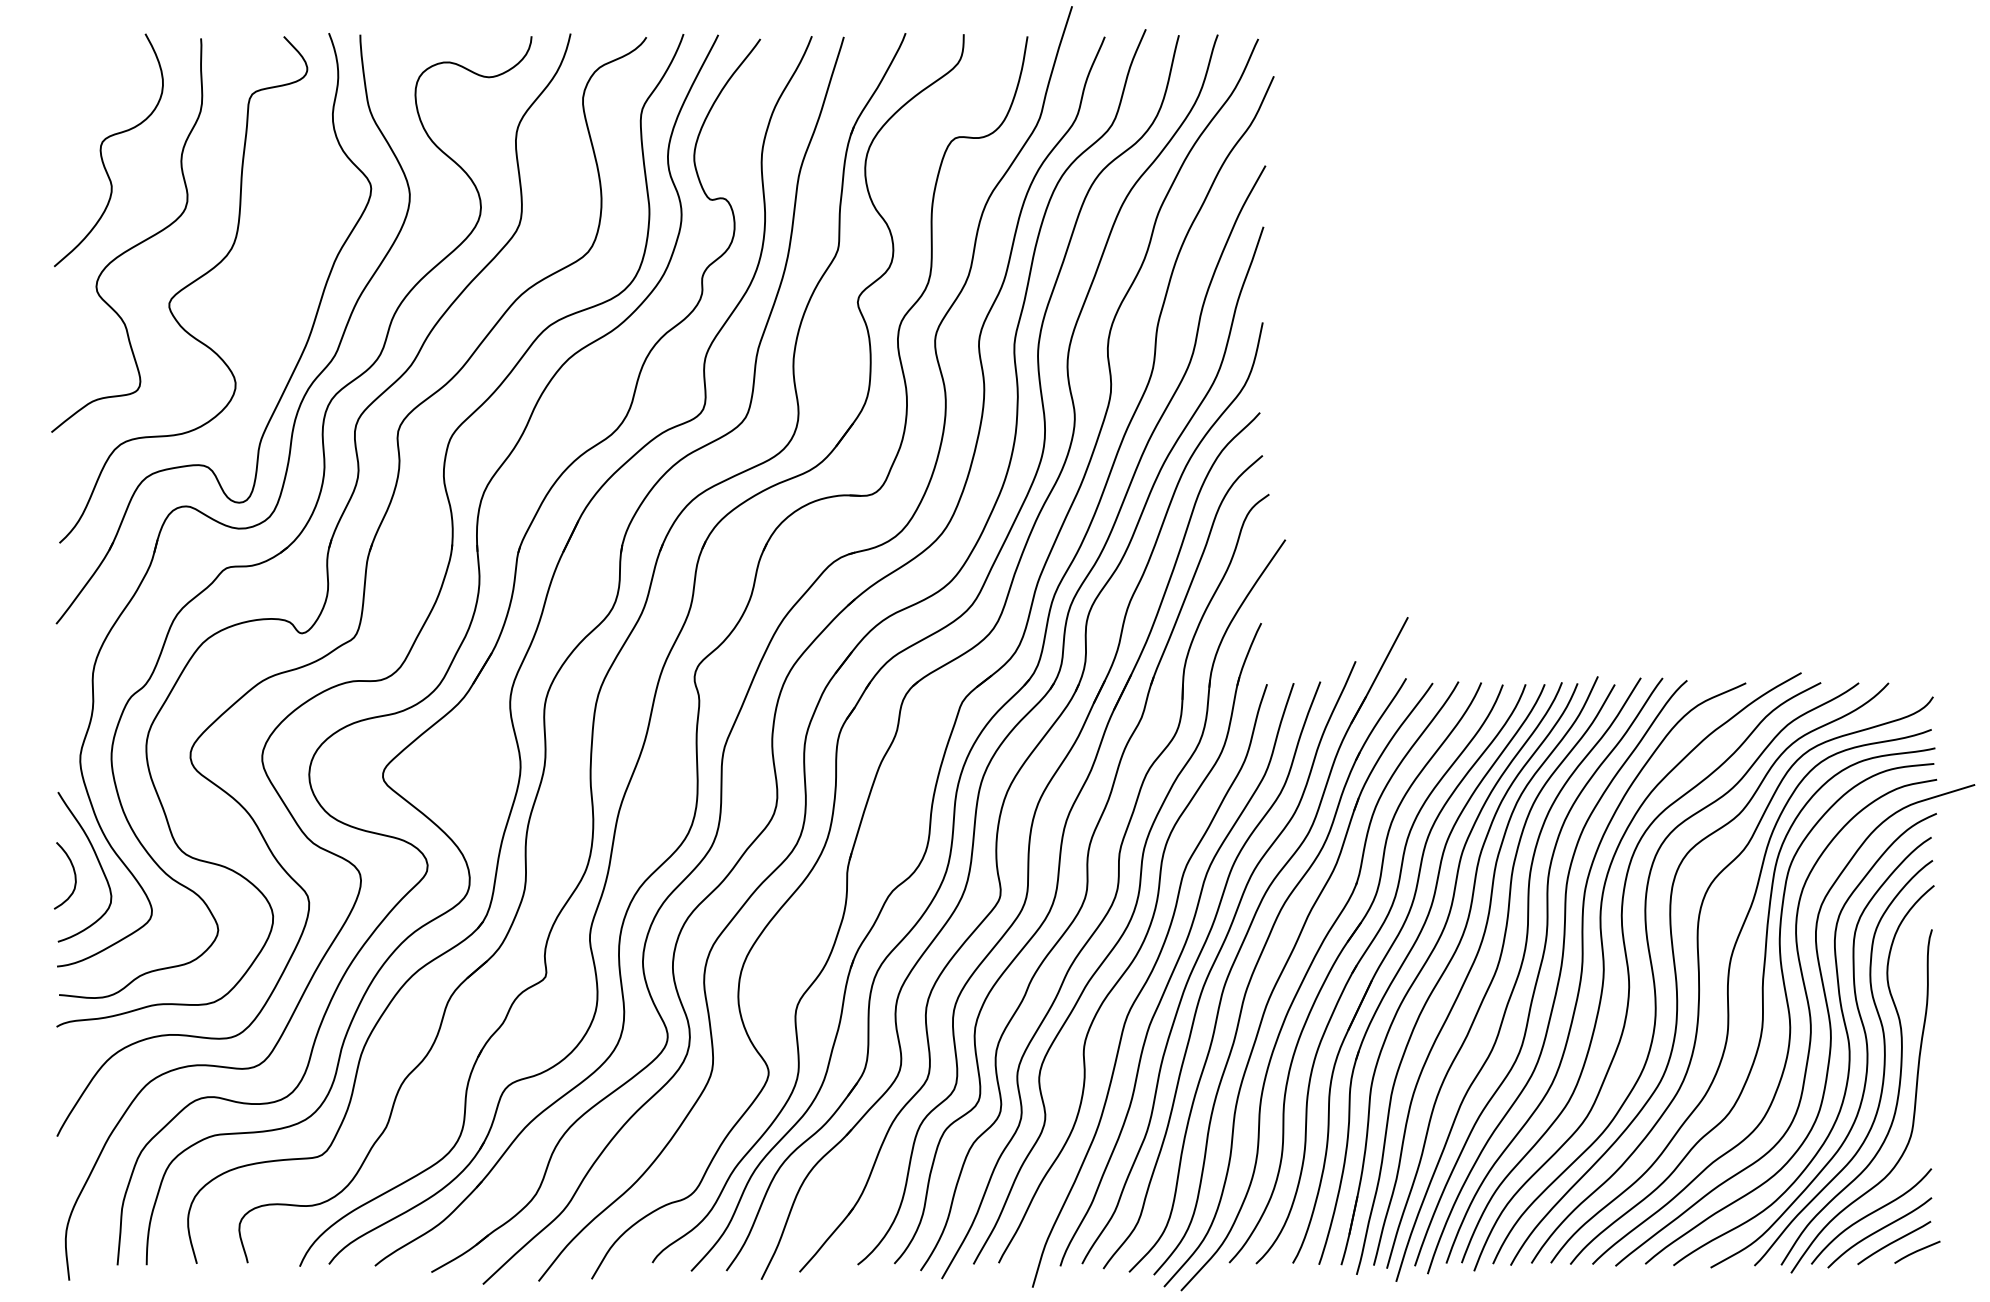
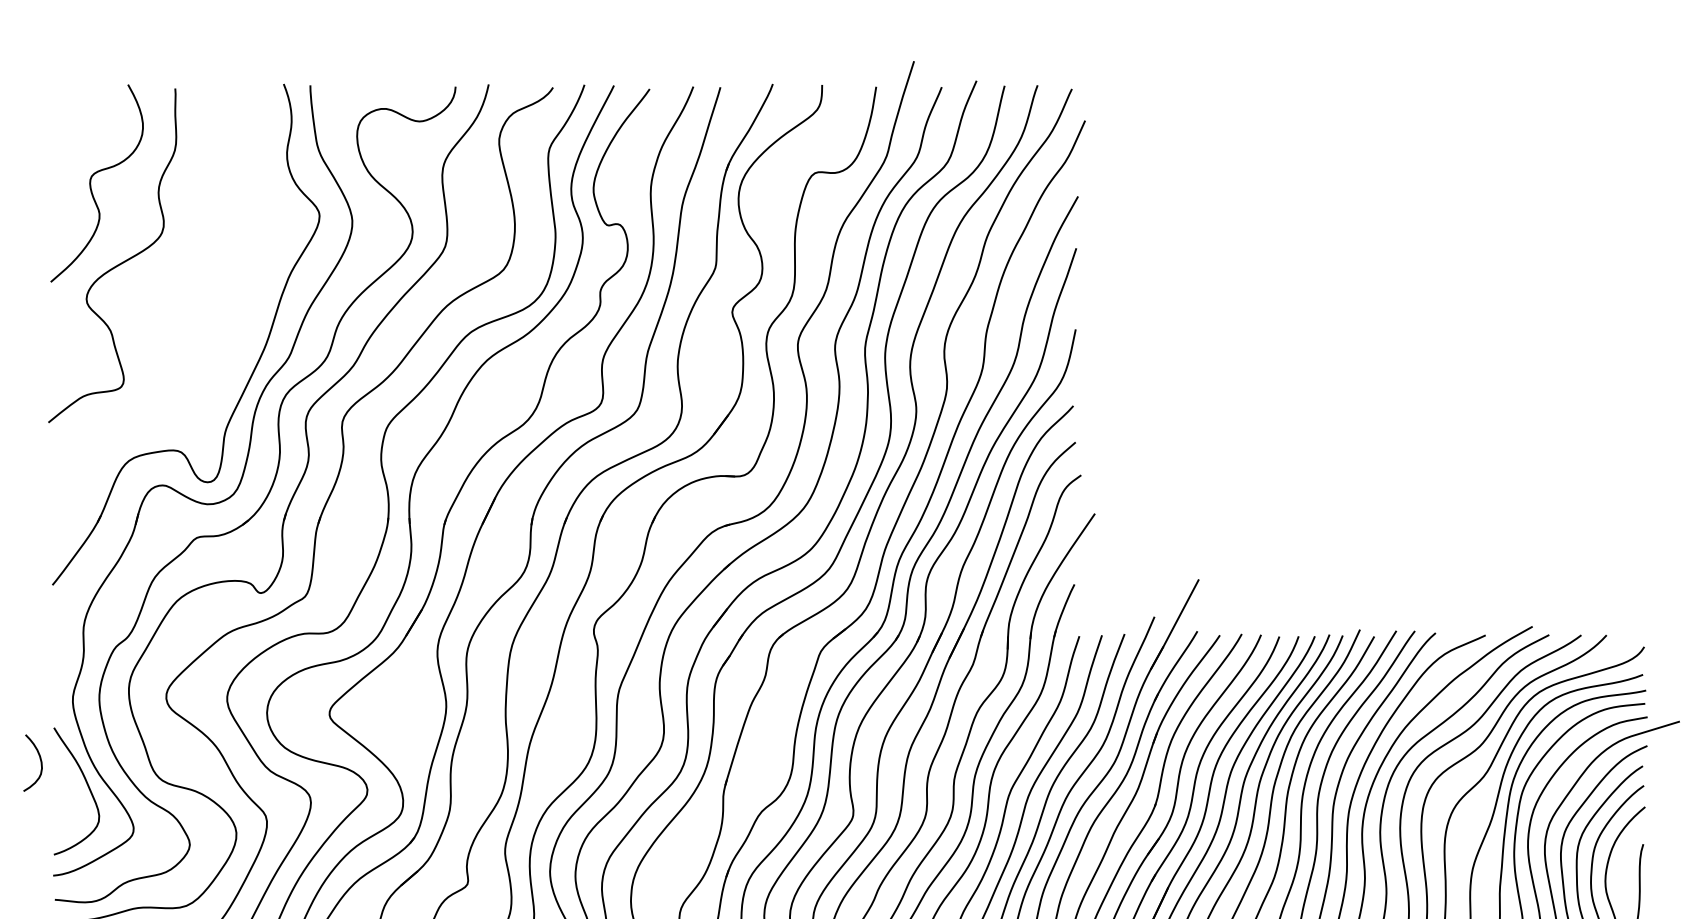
curve: (183, 289) -> (160, 301), removed
curve: (73, 872) -> (39, 760), moved

